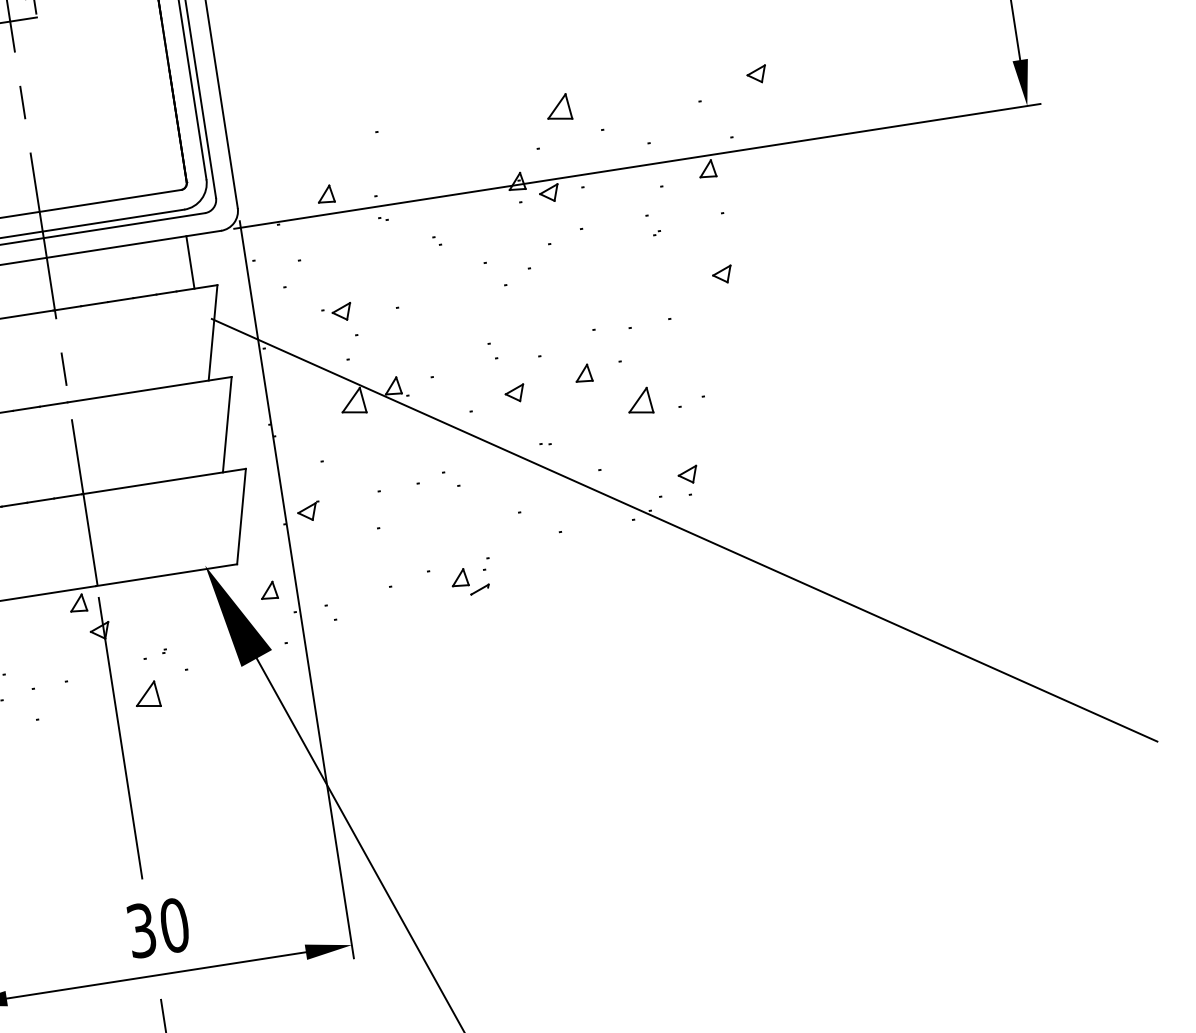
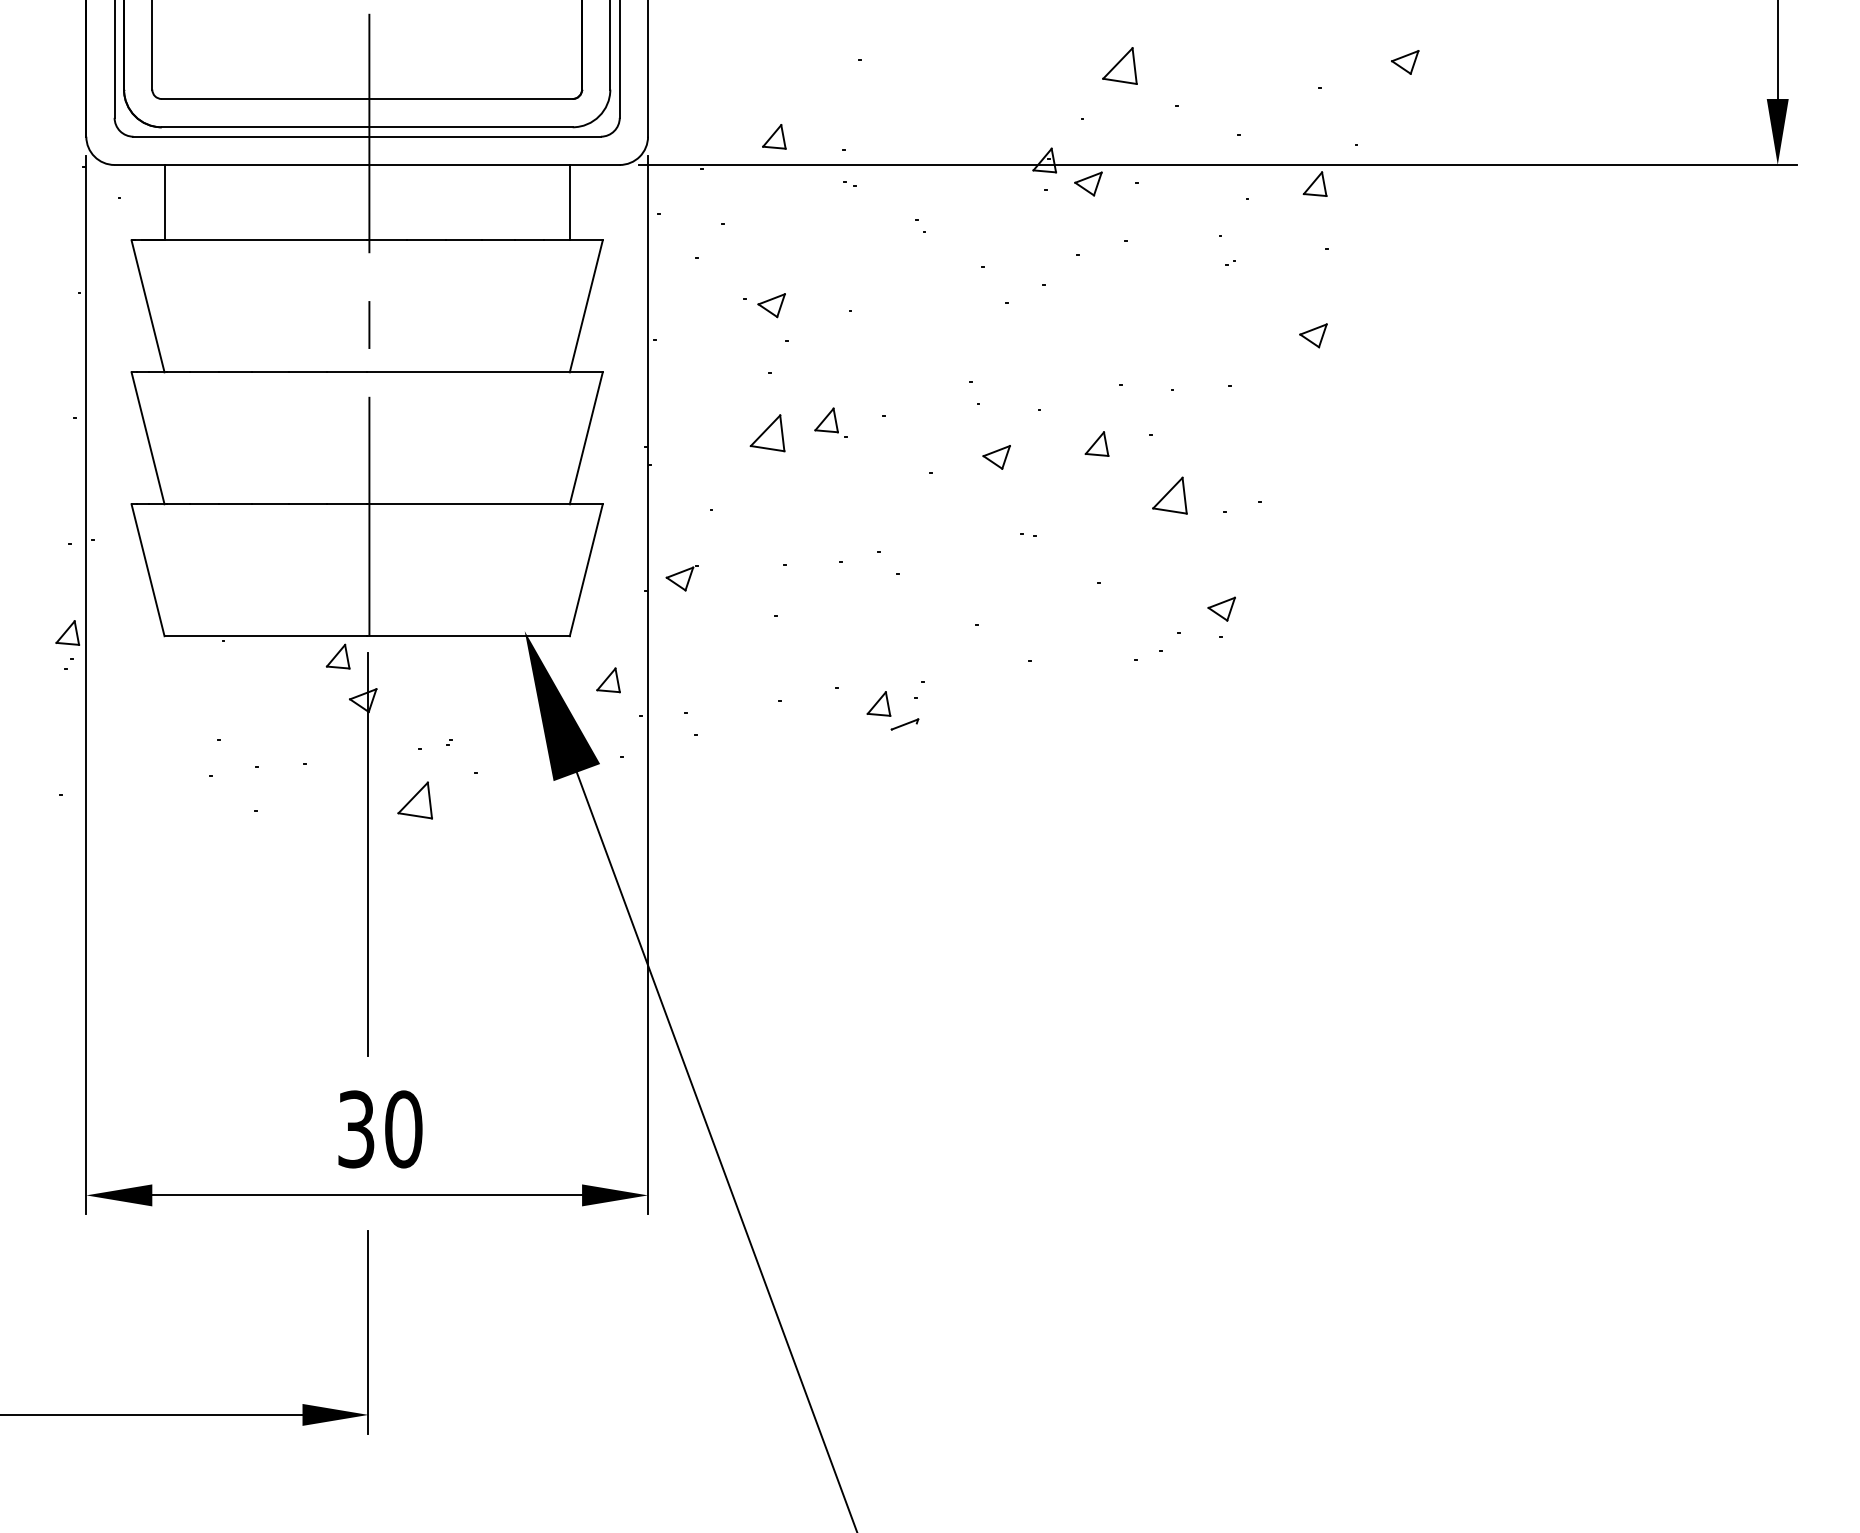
line: (684, 530) -> (1204, 685), removed

